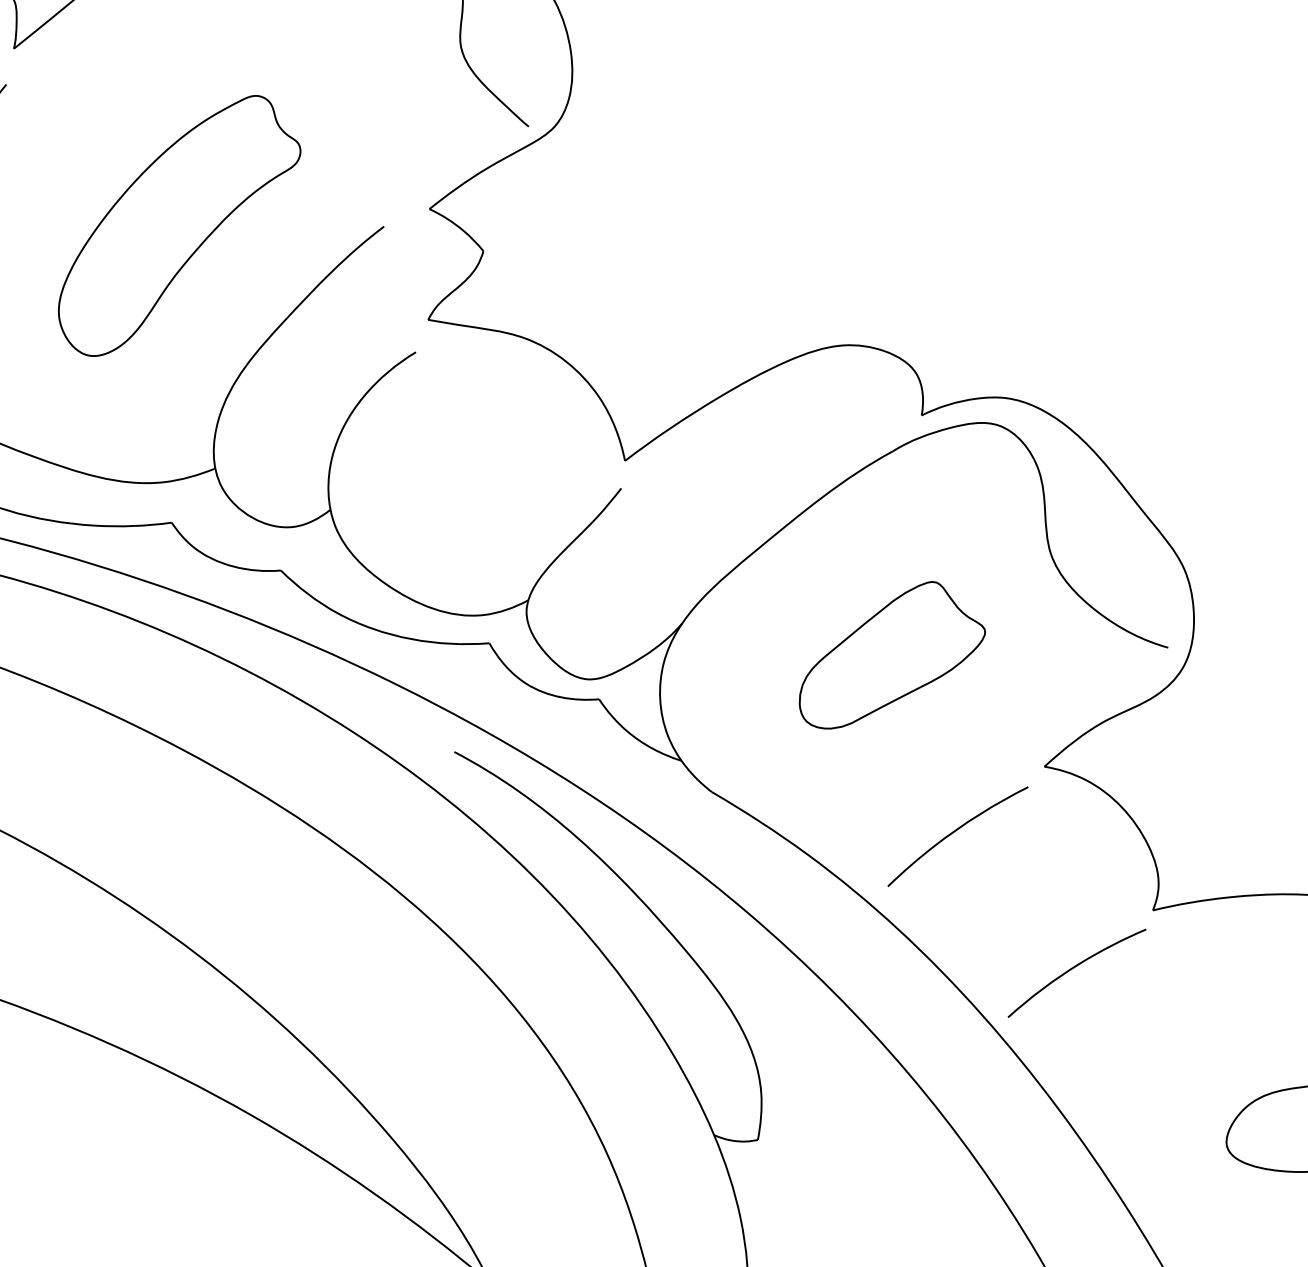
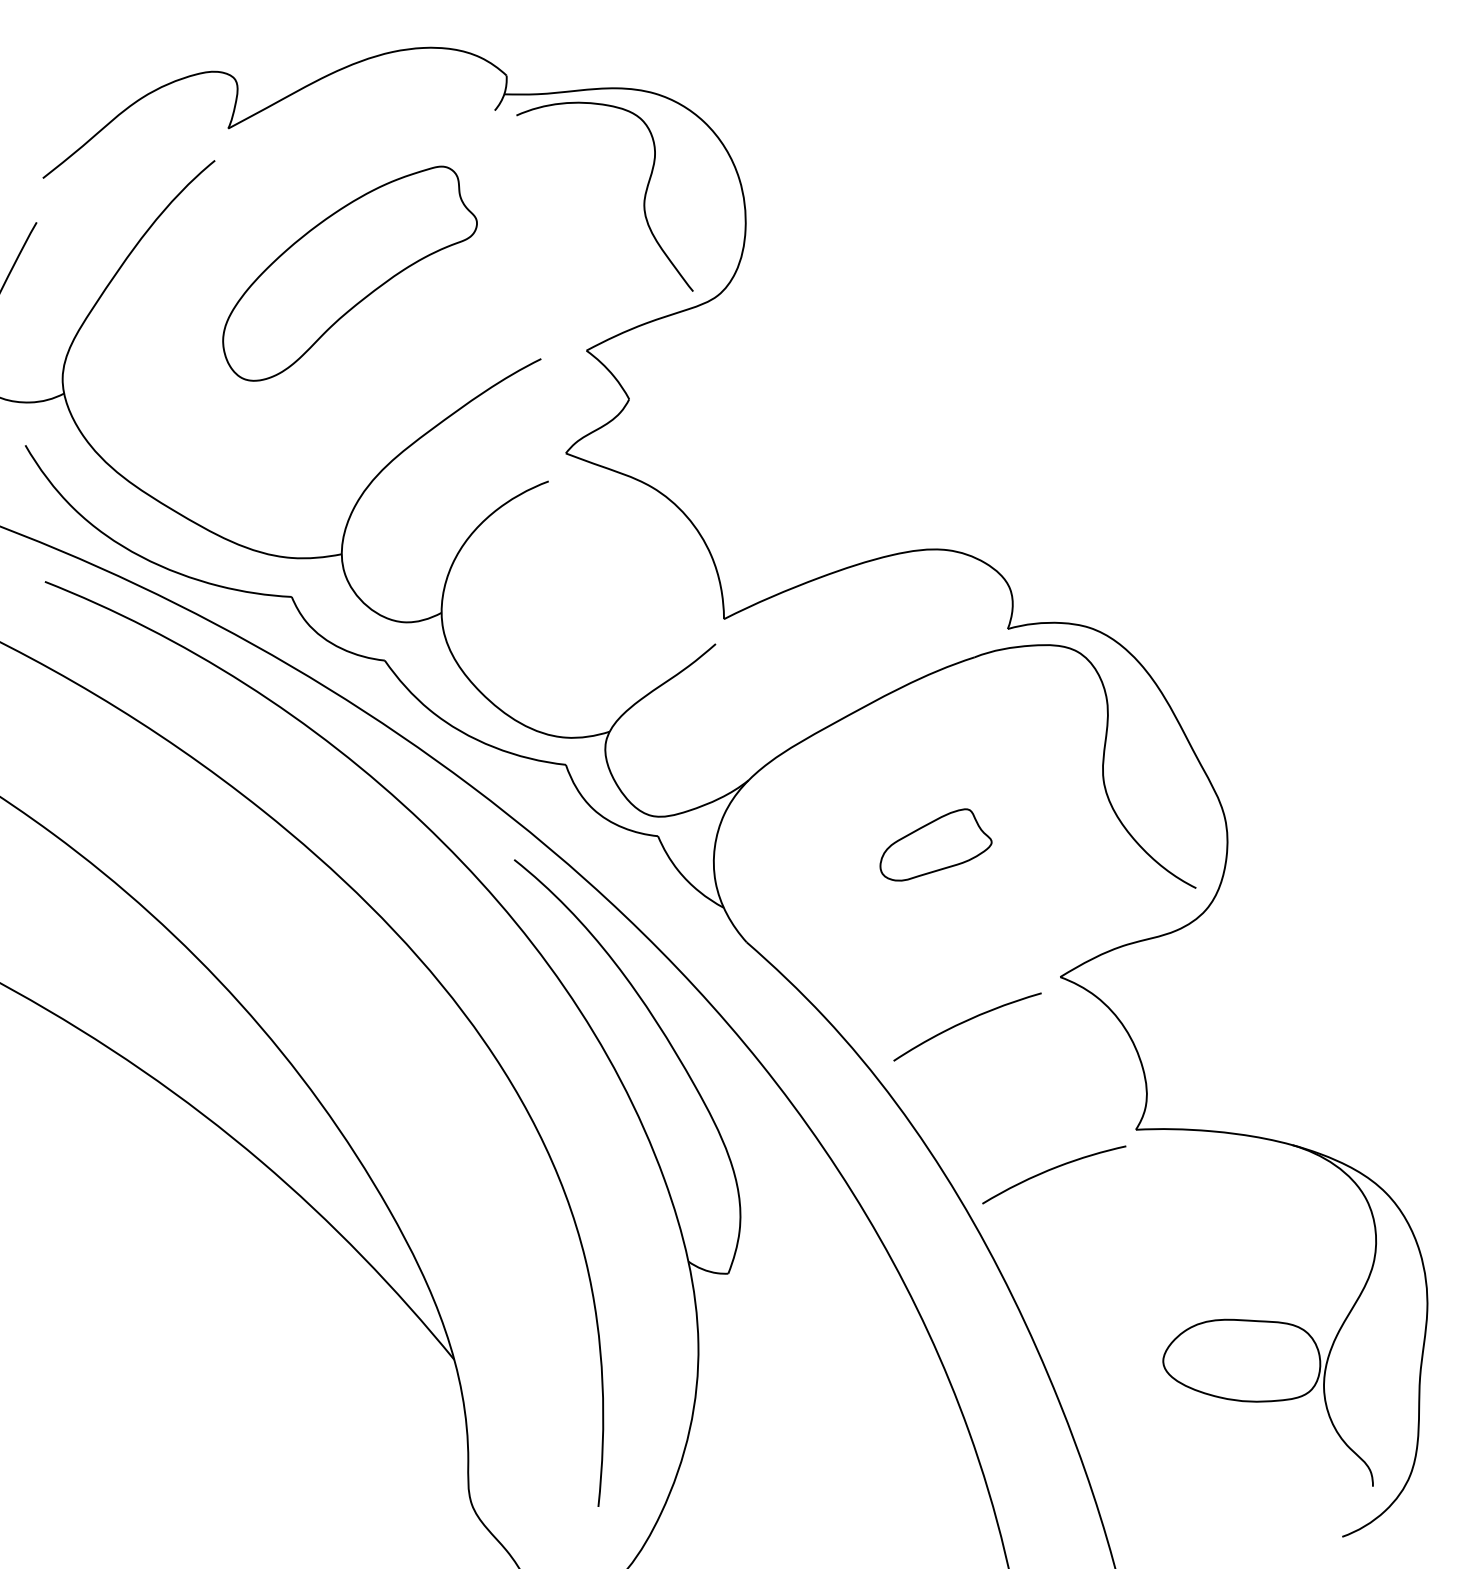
part: (177, 225) -> (349, 273), moved
part: (888, 653) -> (935, 844), size x0.6

